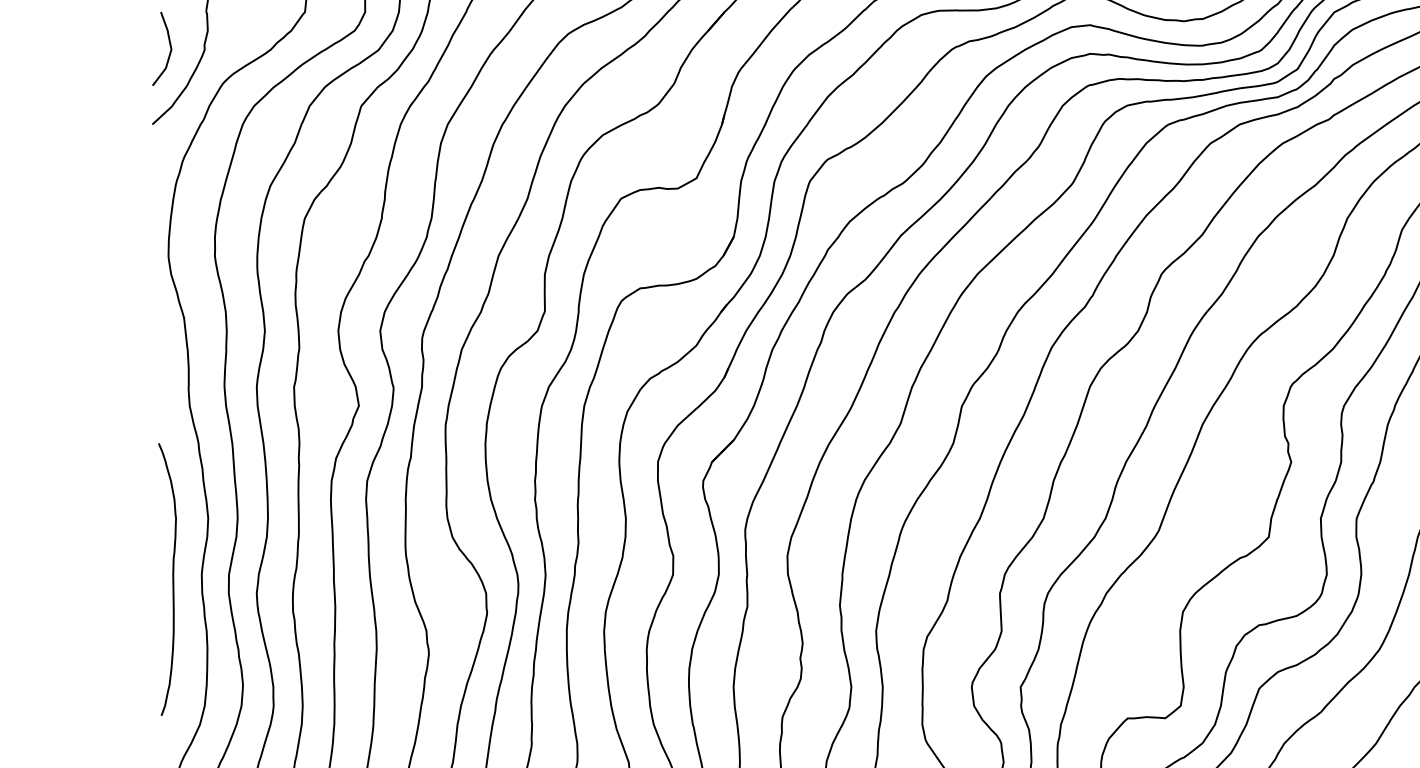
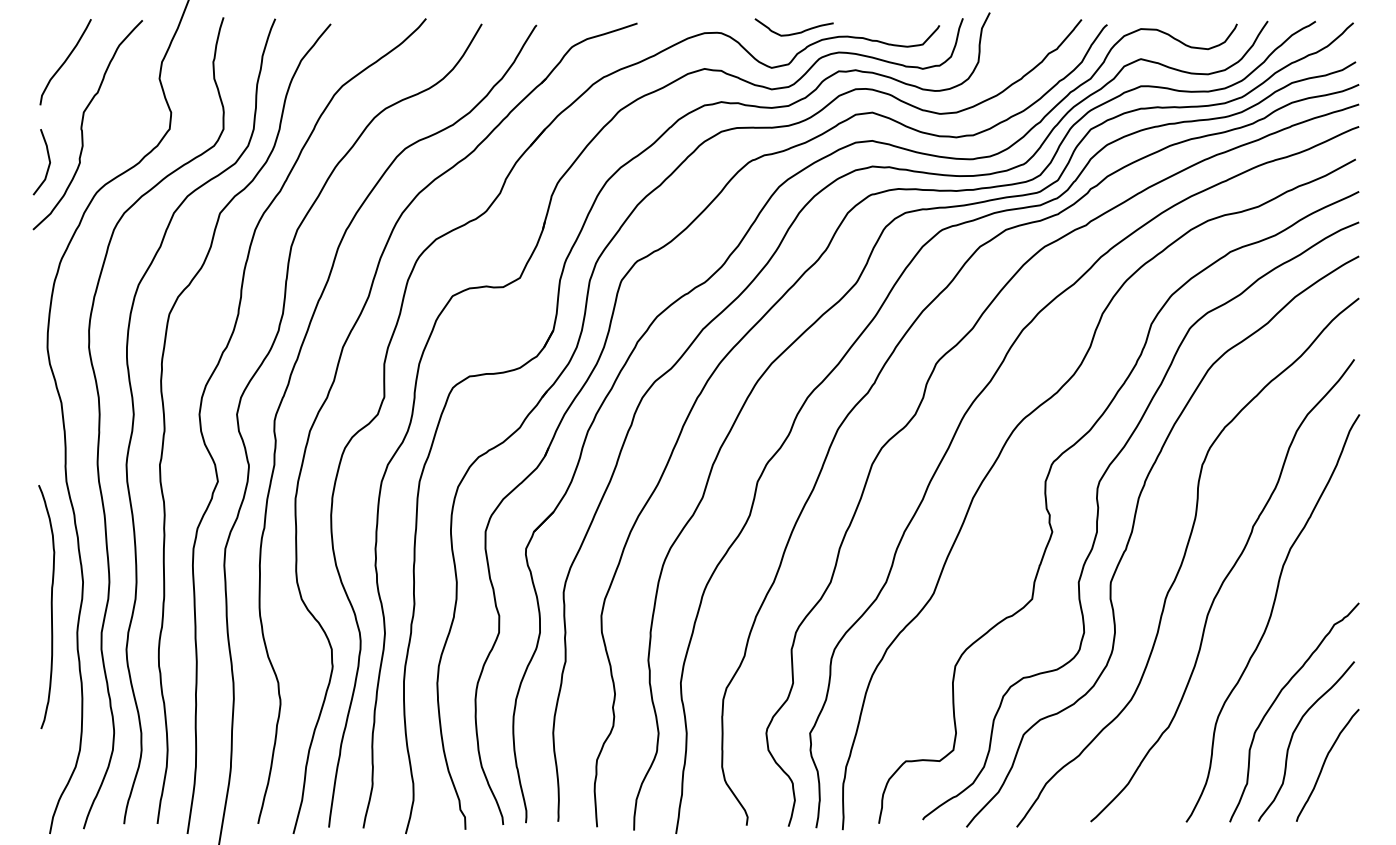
curve: (171, 580) -> (50, 607), moved

